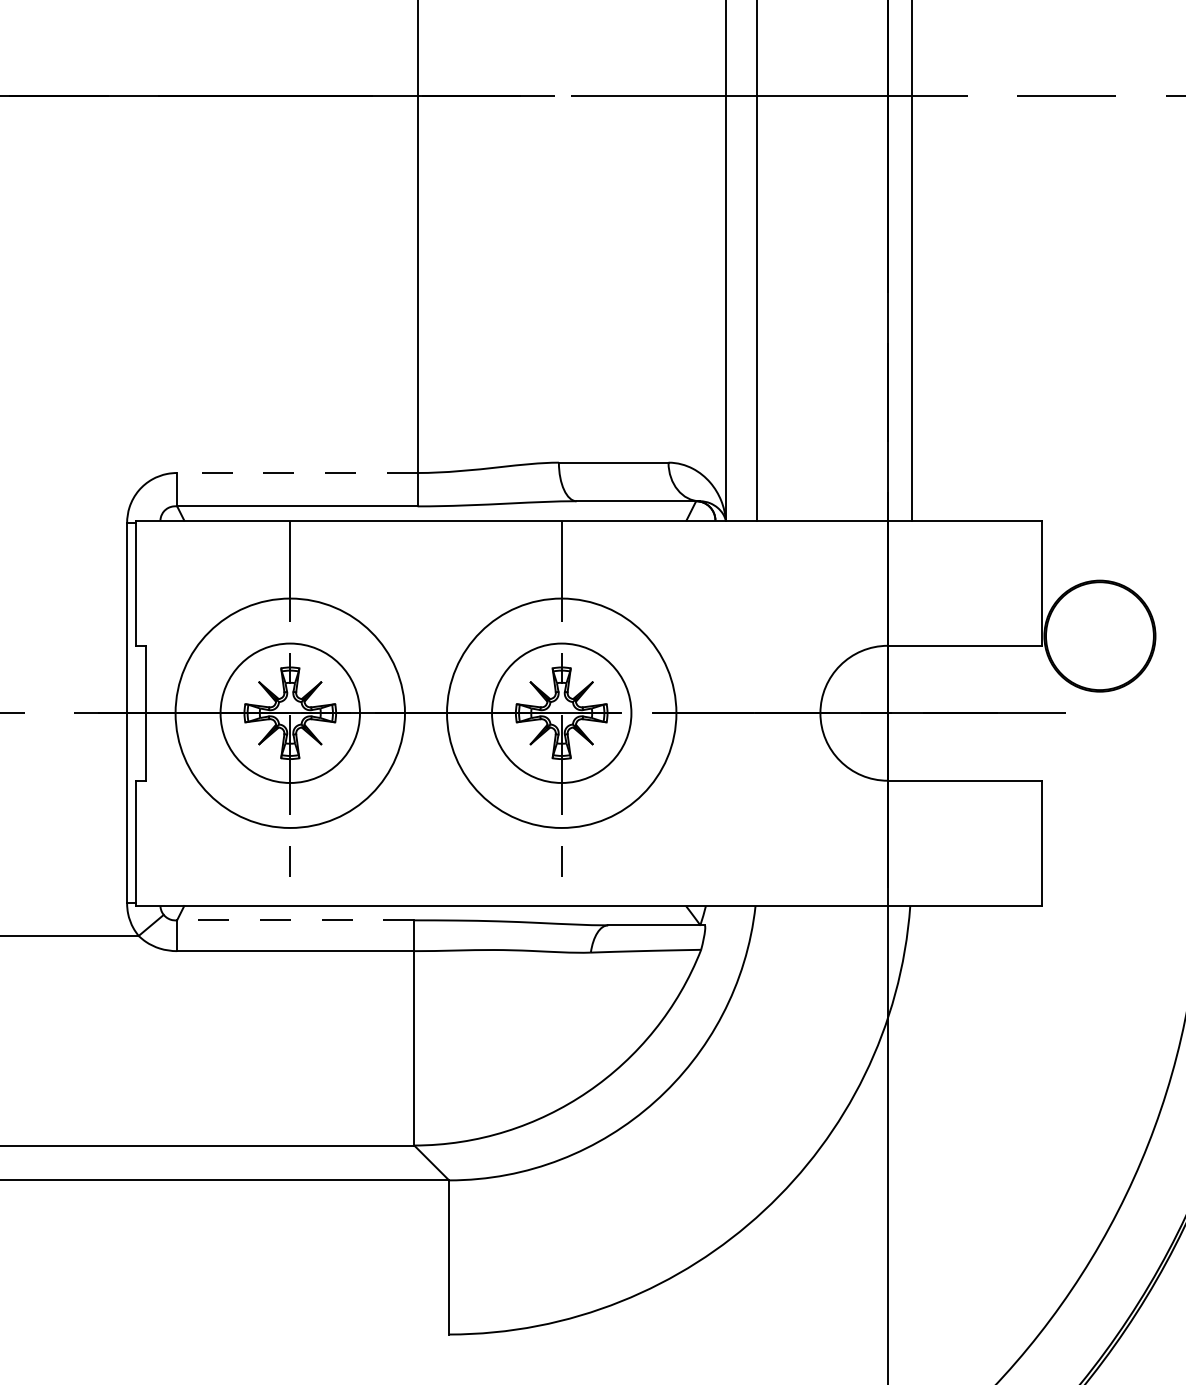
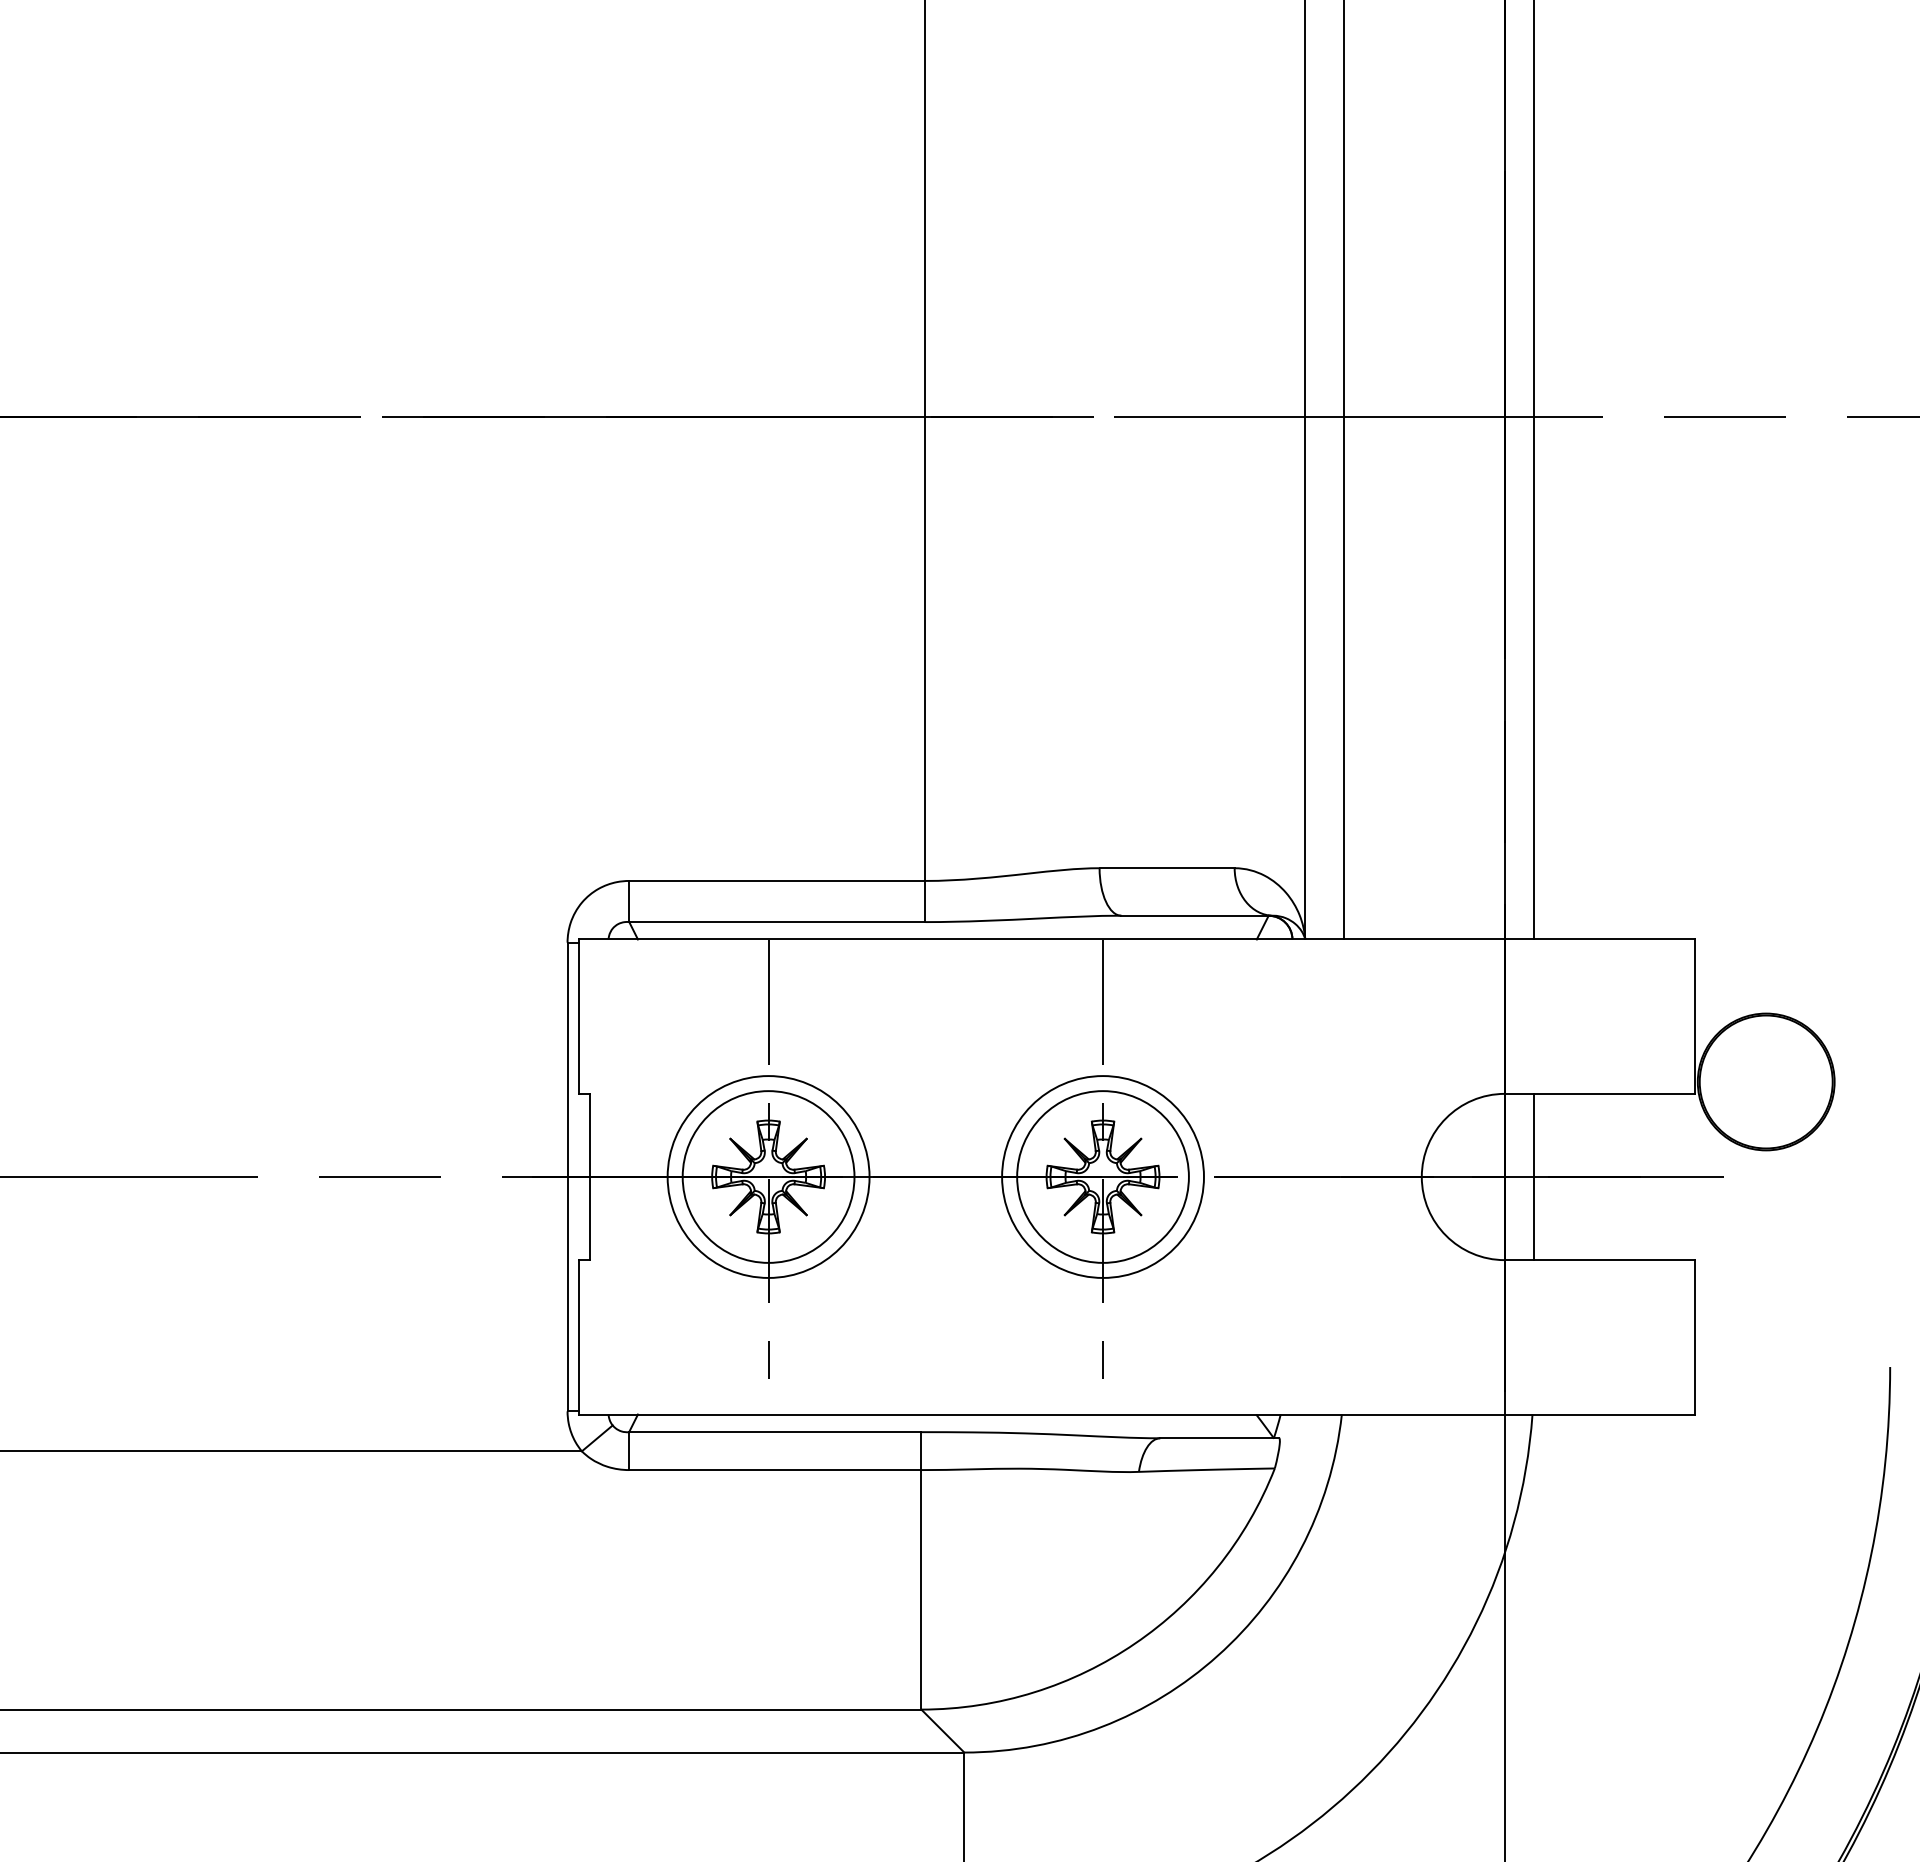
line: (296, 472) -> (776, 880), dashed -> solid
circle: (290, 712) -> (768, 1176), size x0.71
circle: (561, 712) -> (1102, 1176), size x0.71
line: (911, 712) -> (1534, 1176), added
line: (295, 920) -> (774, 1432), dashed -> solid

